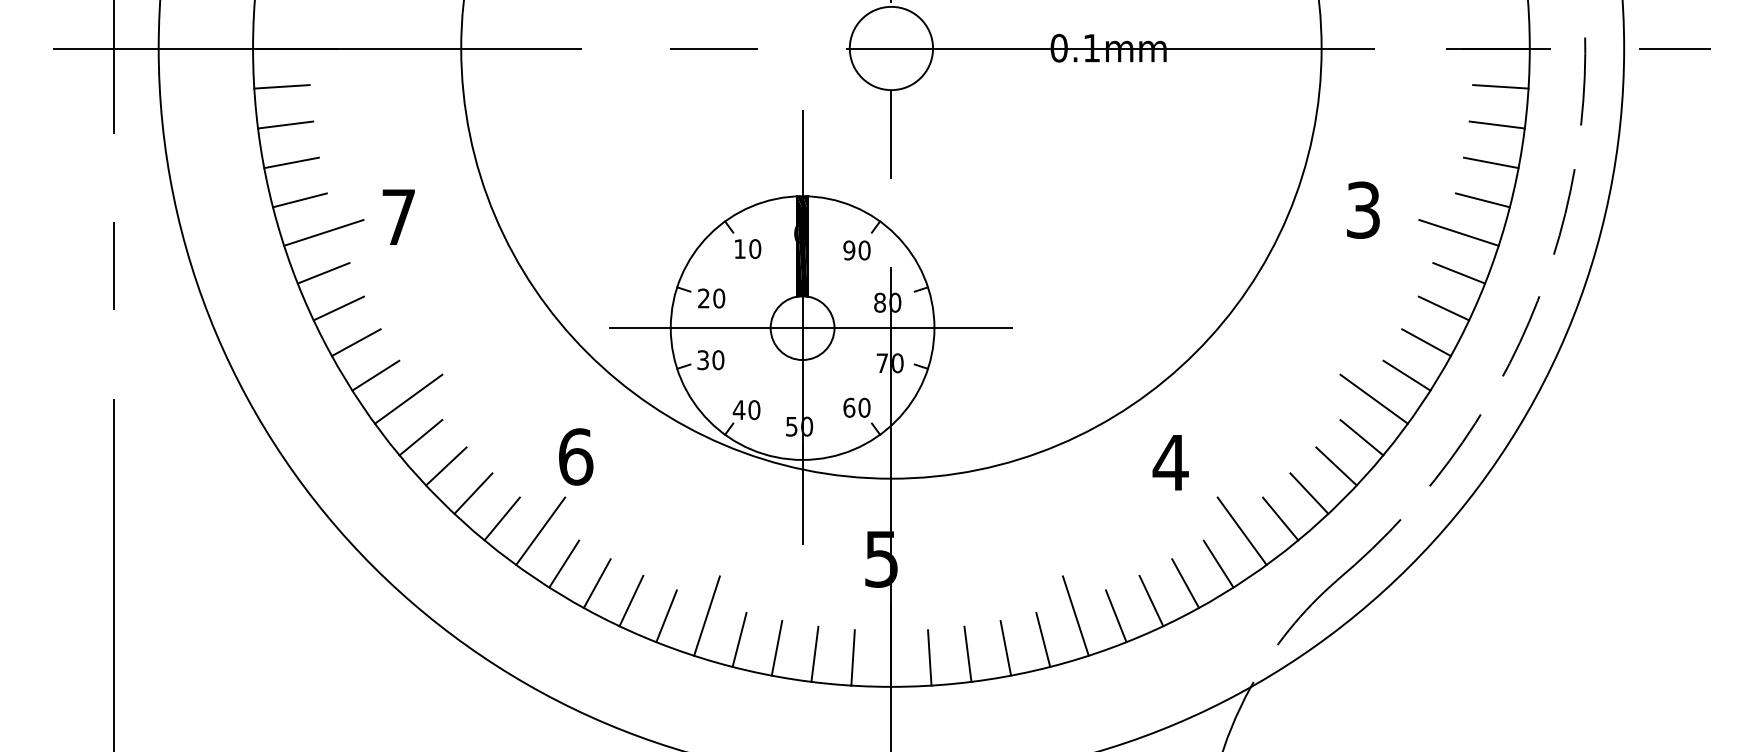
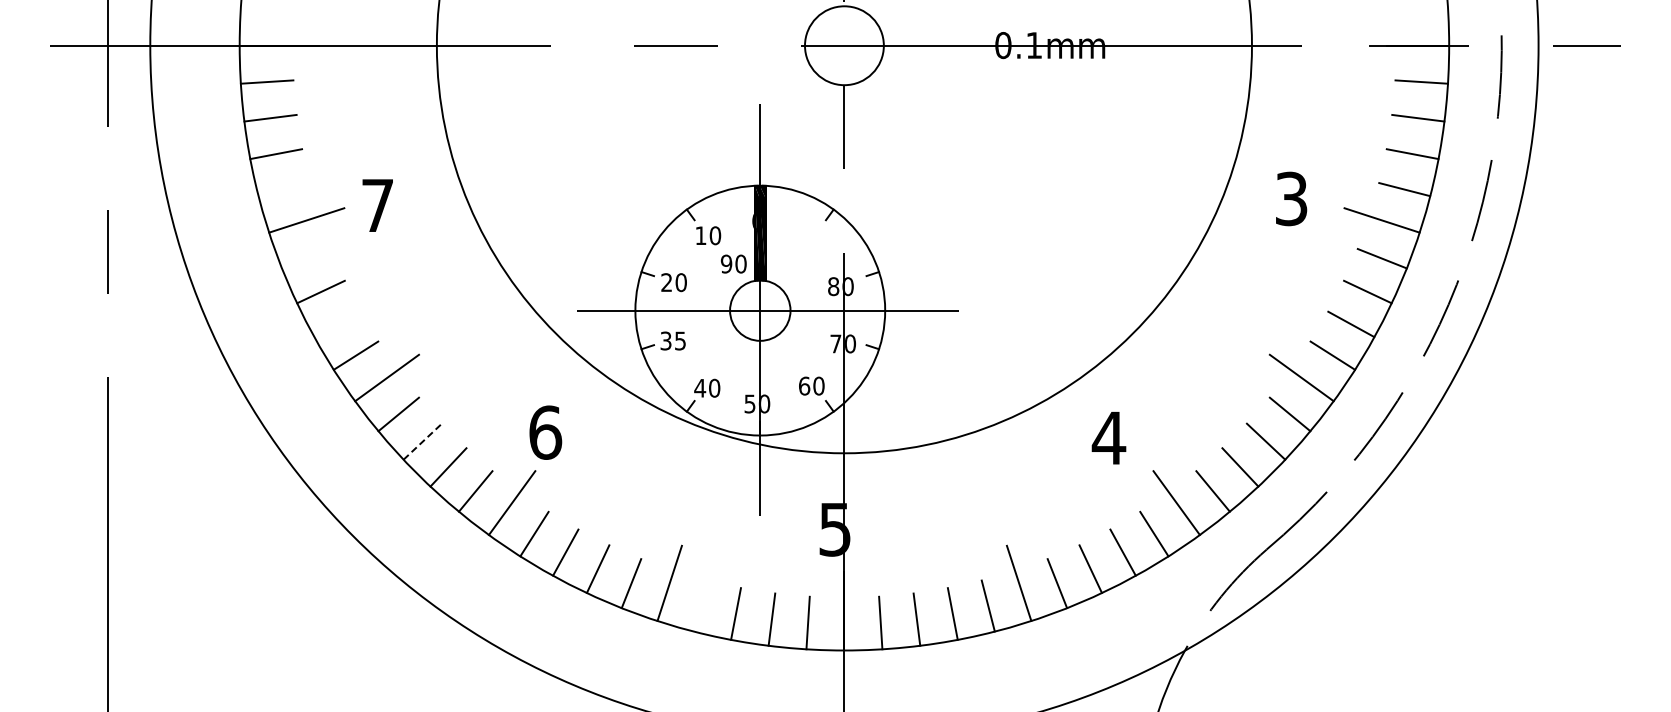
line: (299, 200) -> (283, 189), removed
text: (856, 249) -> (733, 263), moved
line: (323, 273) -> (306, 258), removed
line: (356, 342) -> (337, 324), removed
text: (718, 359) -> (680, 340), 30 -> 35
line: (447, 466) -> (423, 441), solid -> dashed
line: (739, 639) -> (700, 605), removed

